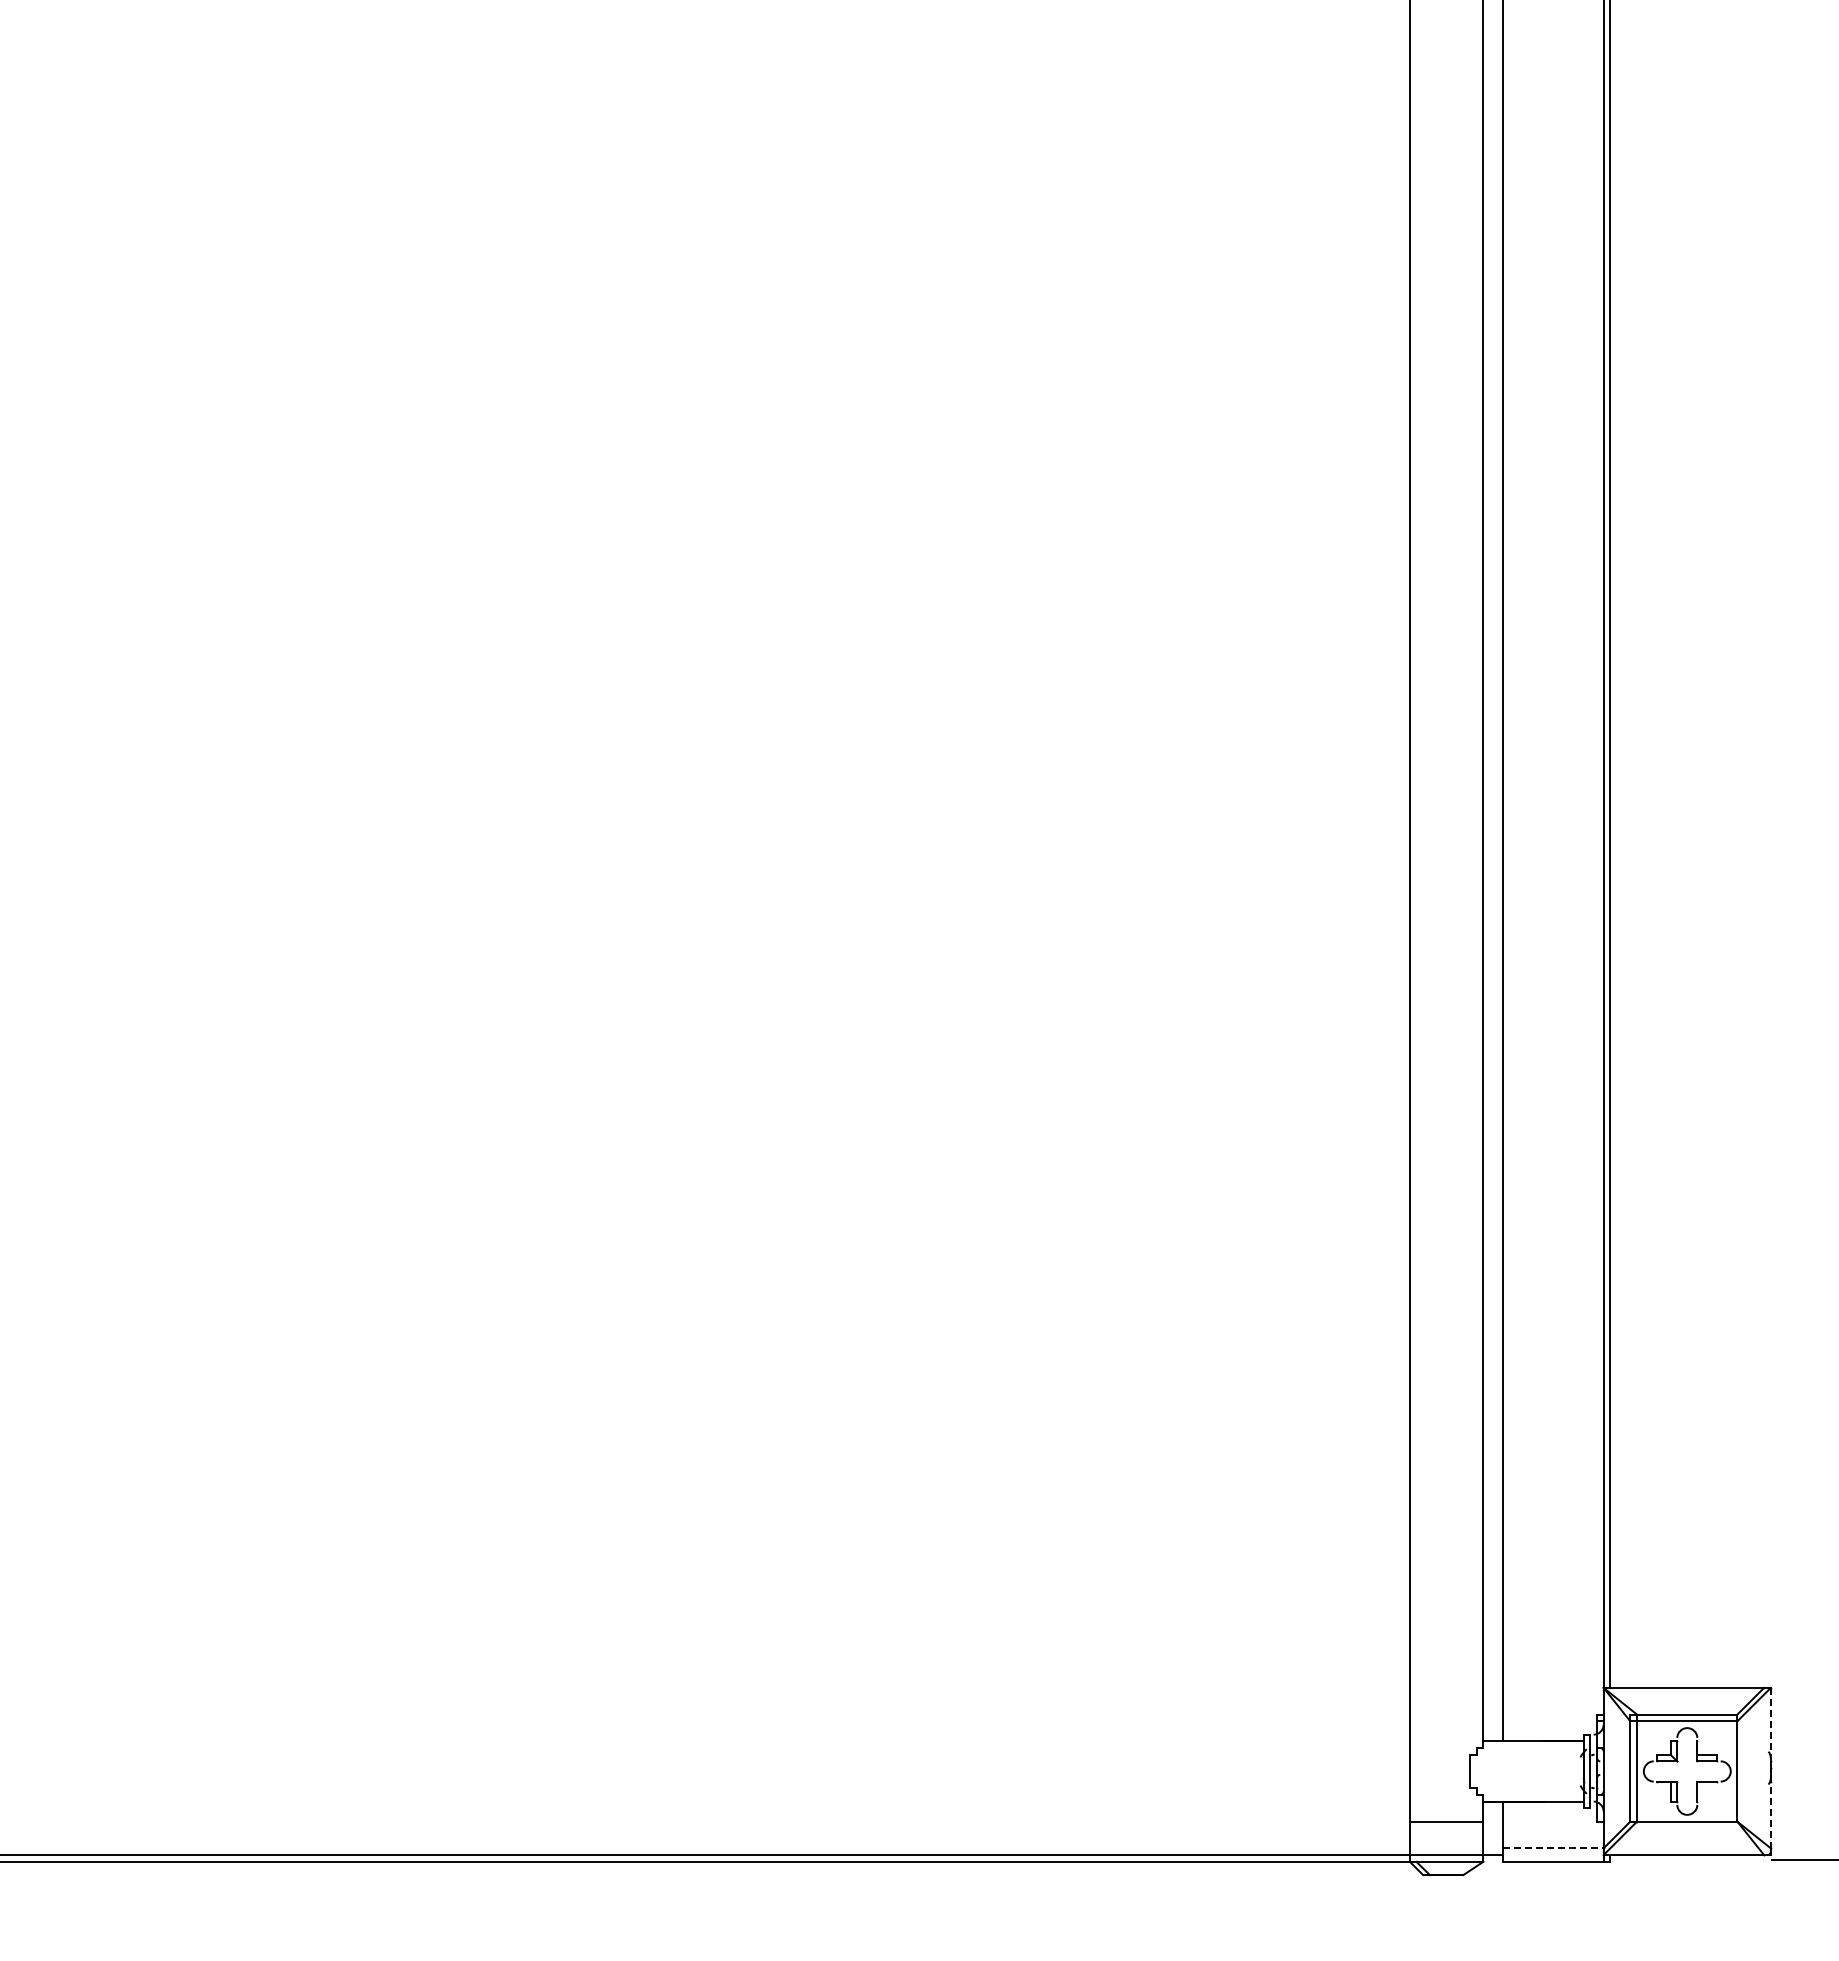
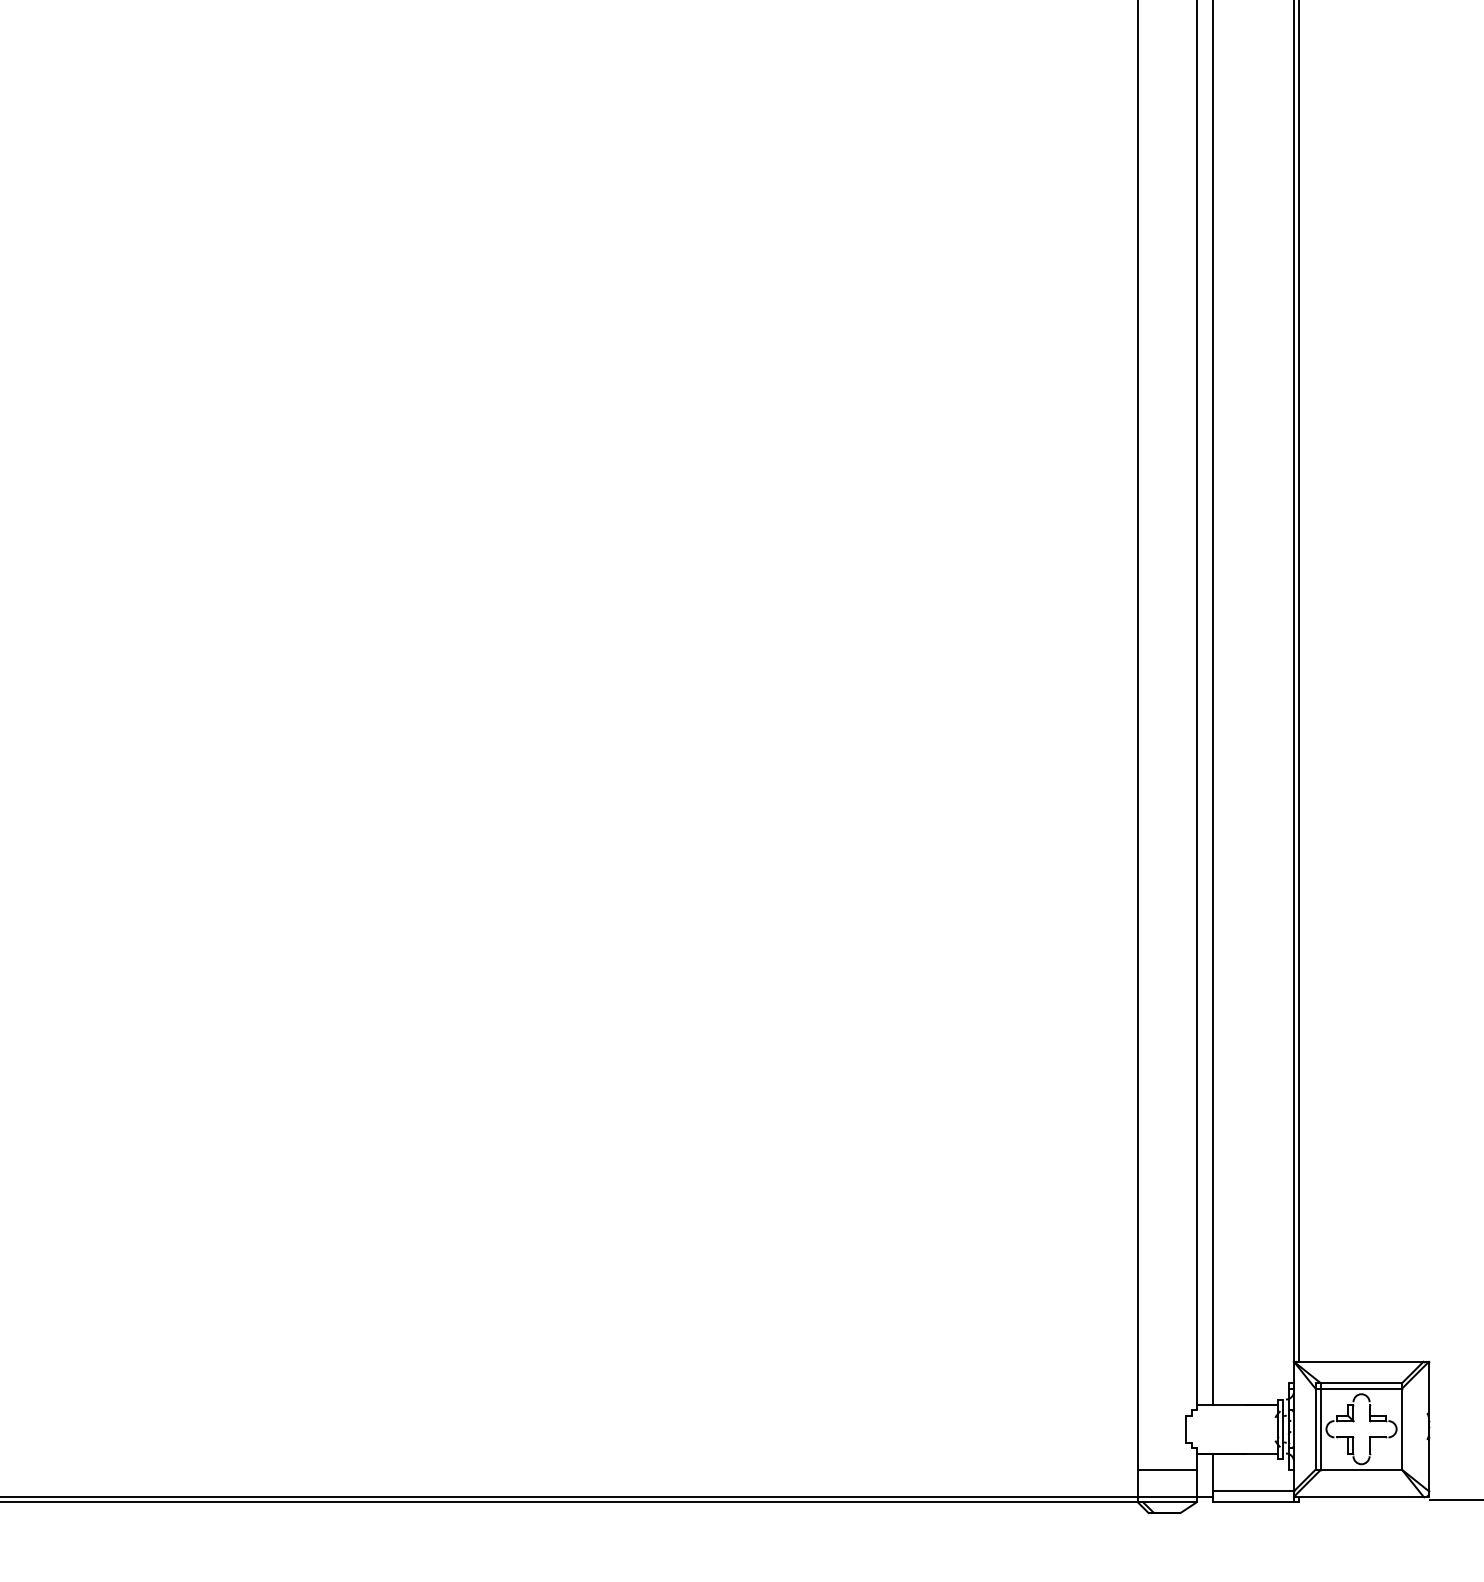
line: (1770, 1768) -> (1428, 1426), dashed -> solid
line: (1553, 1848) -> (1253, 1491), dashed -> solid

